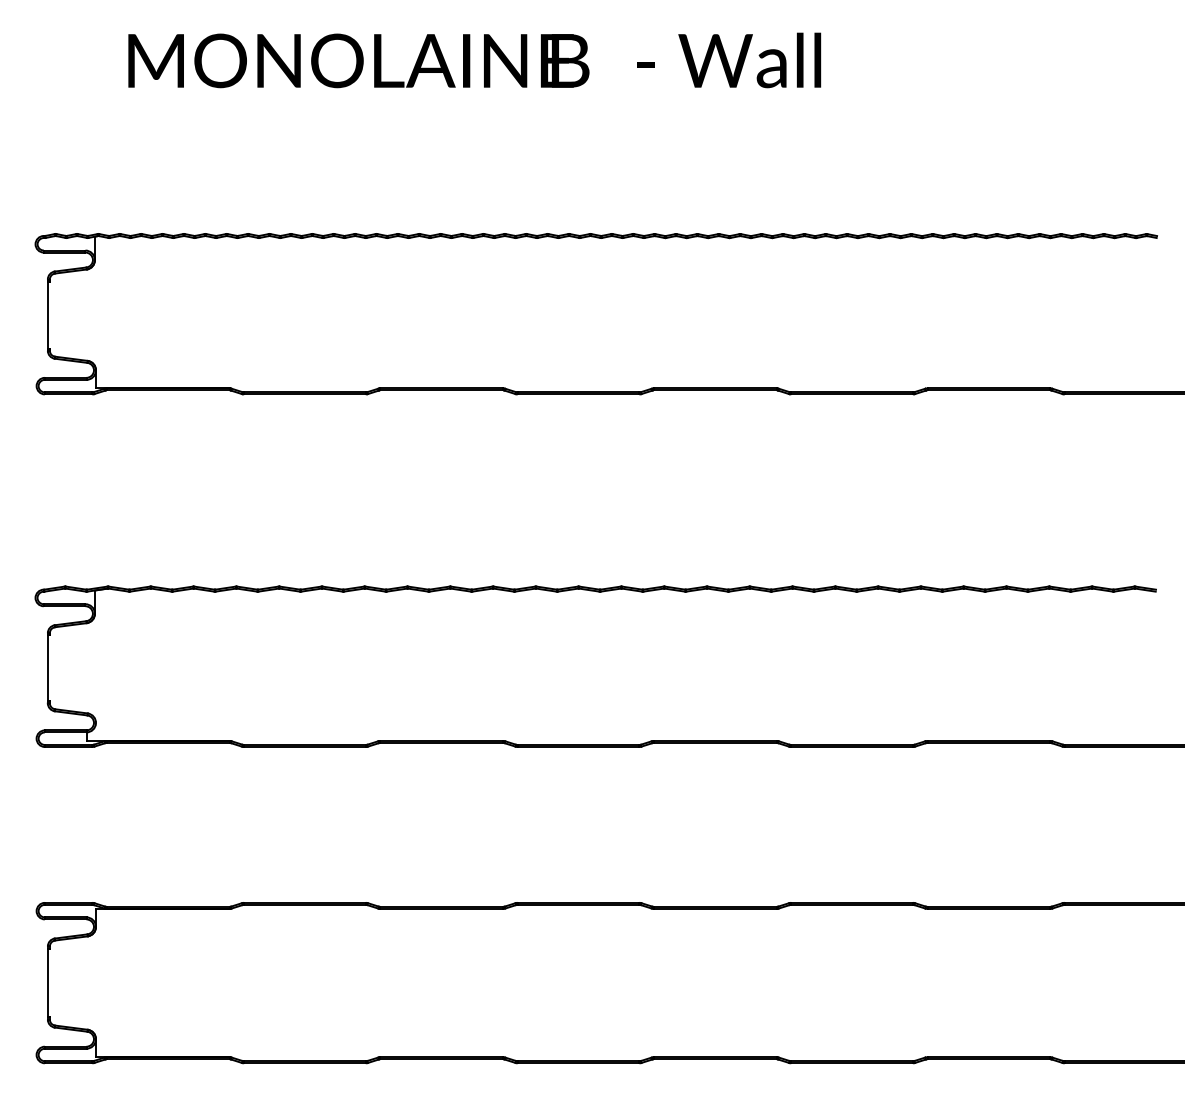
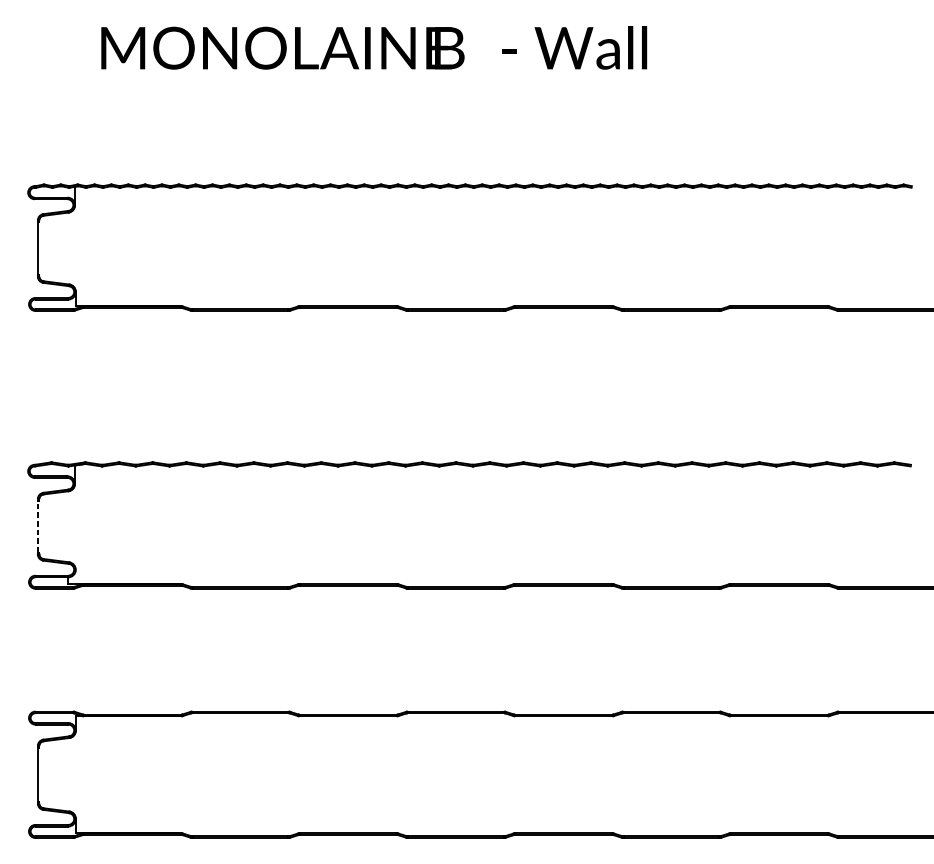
line: (47, 668) -> (37, 526), solid -> dashed

